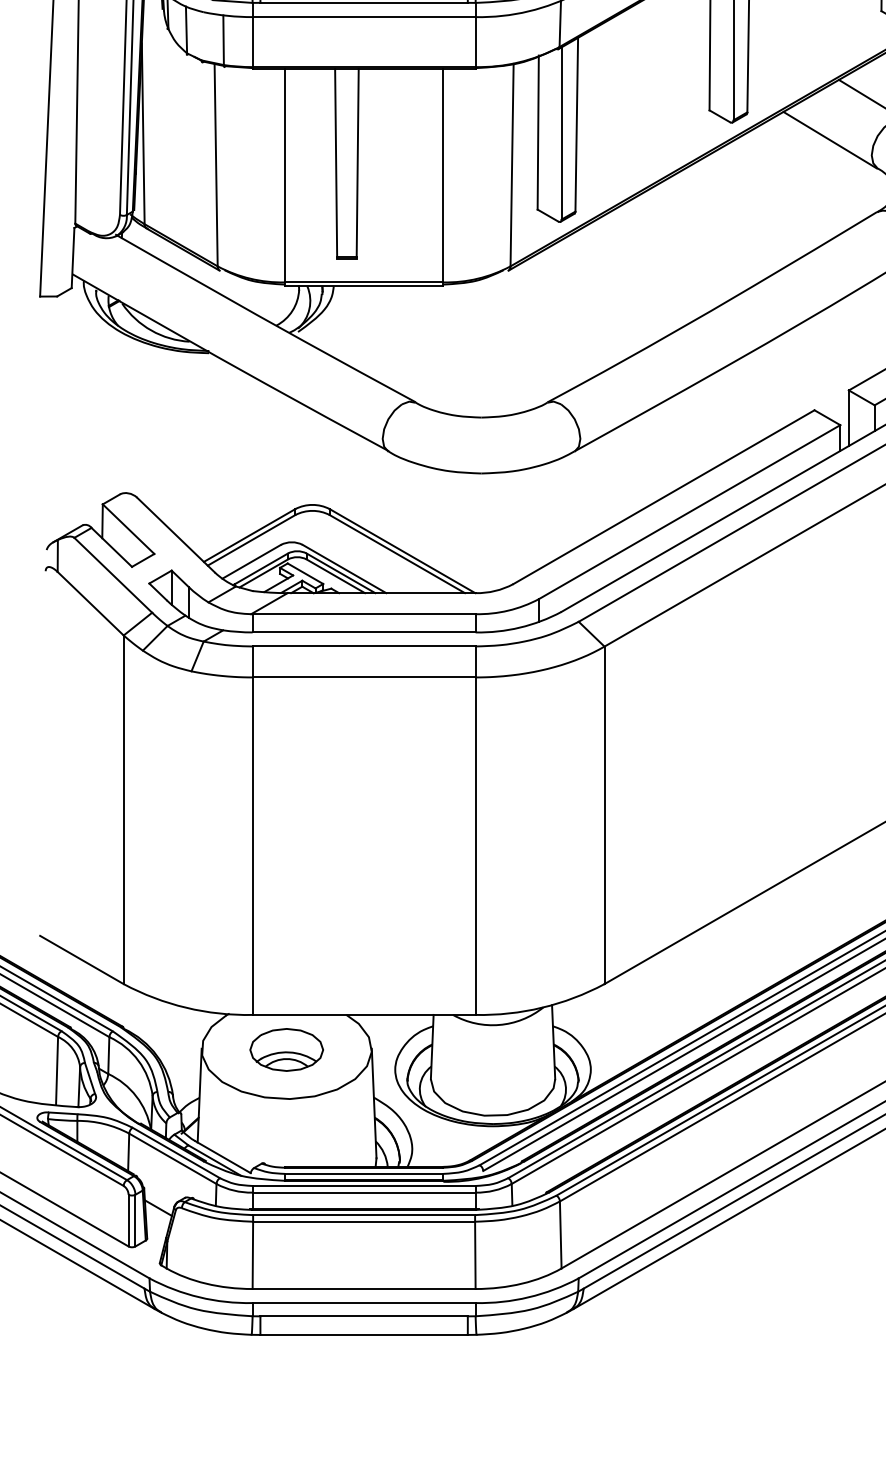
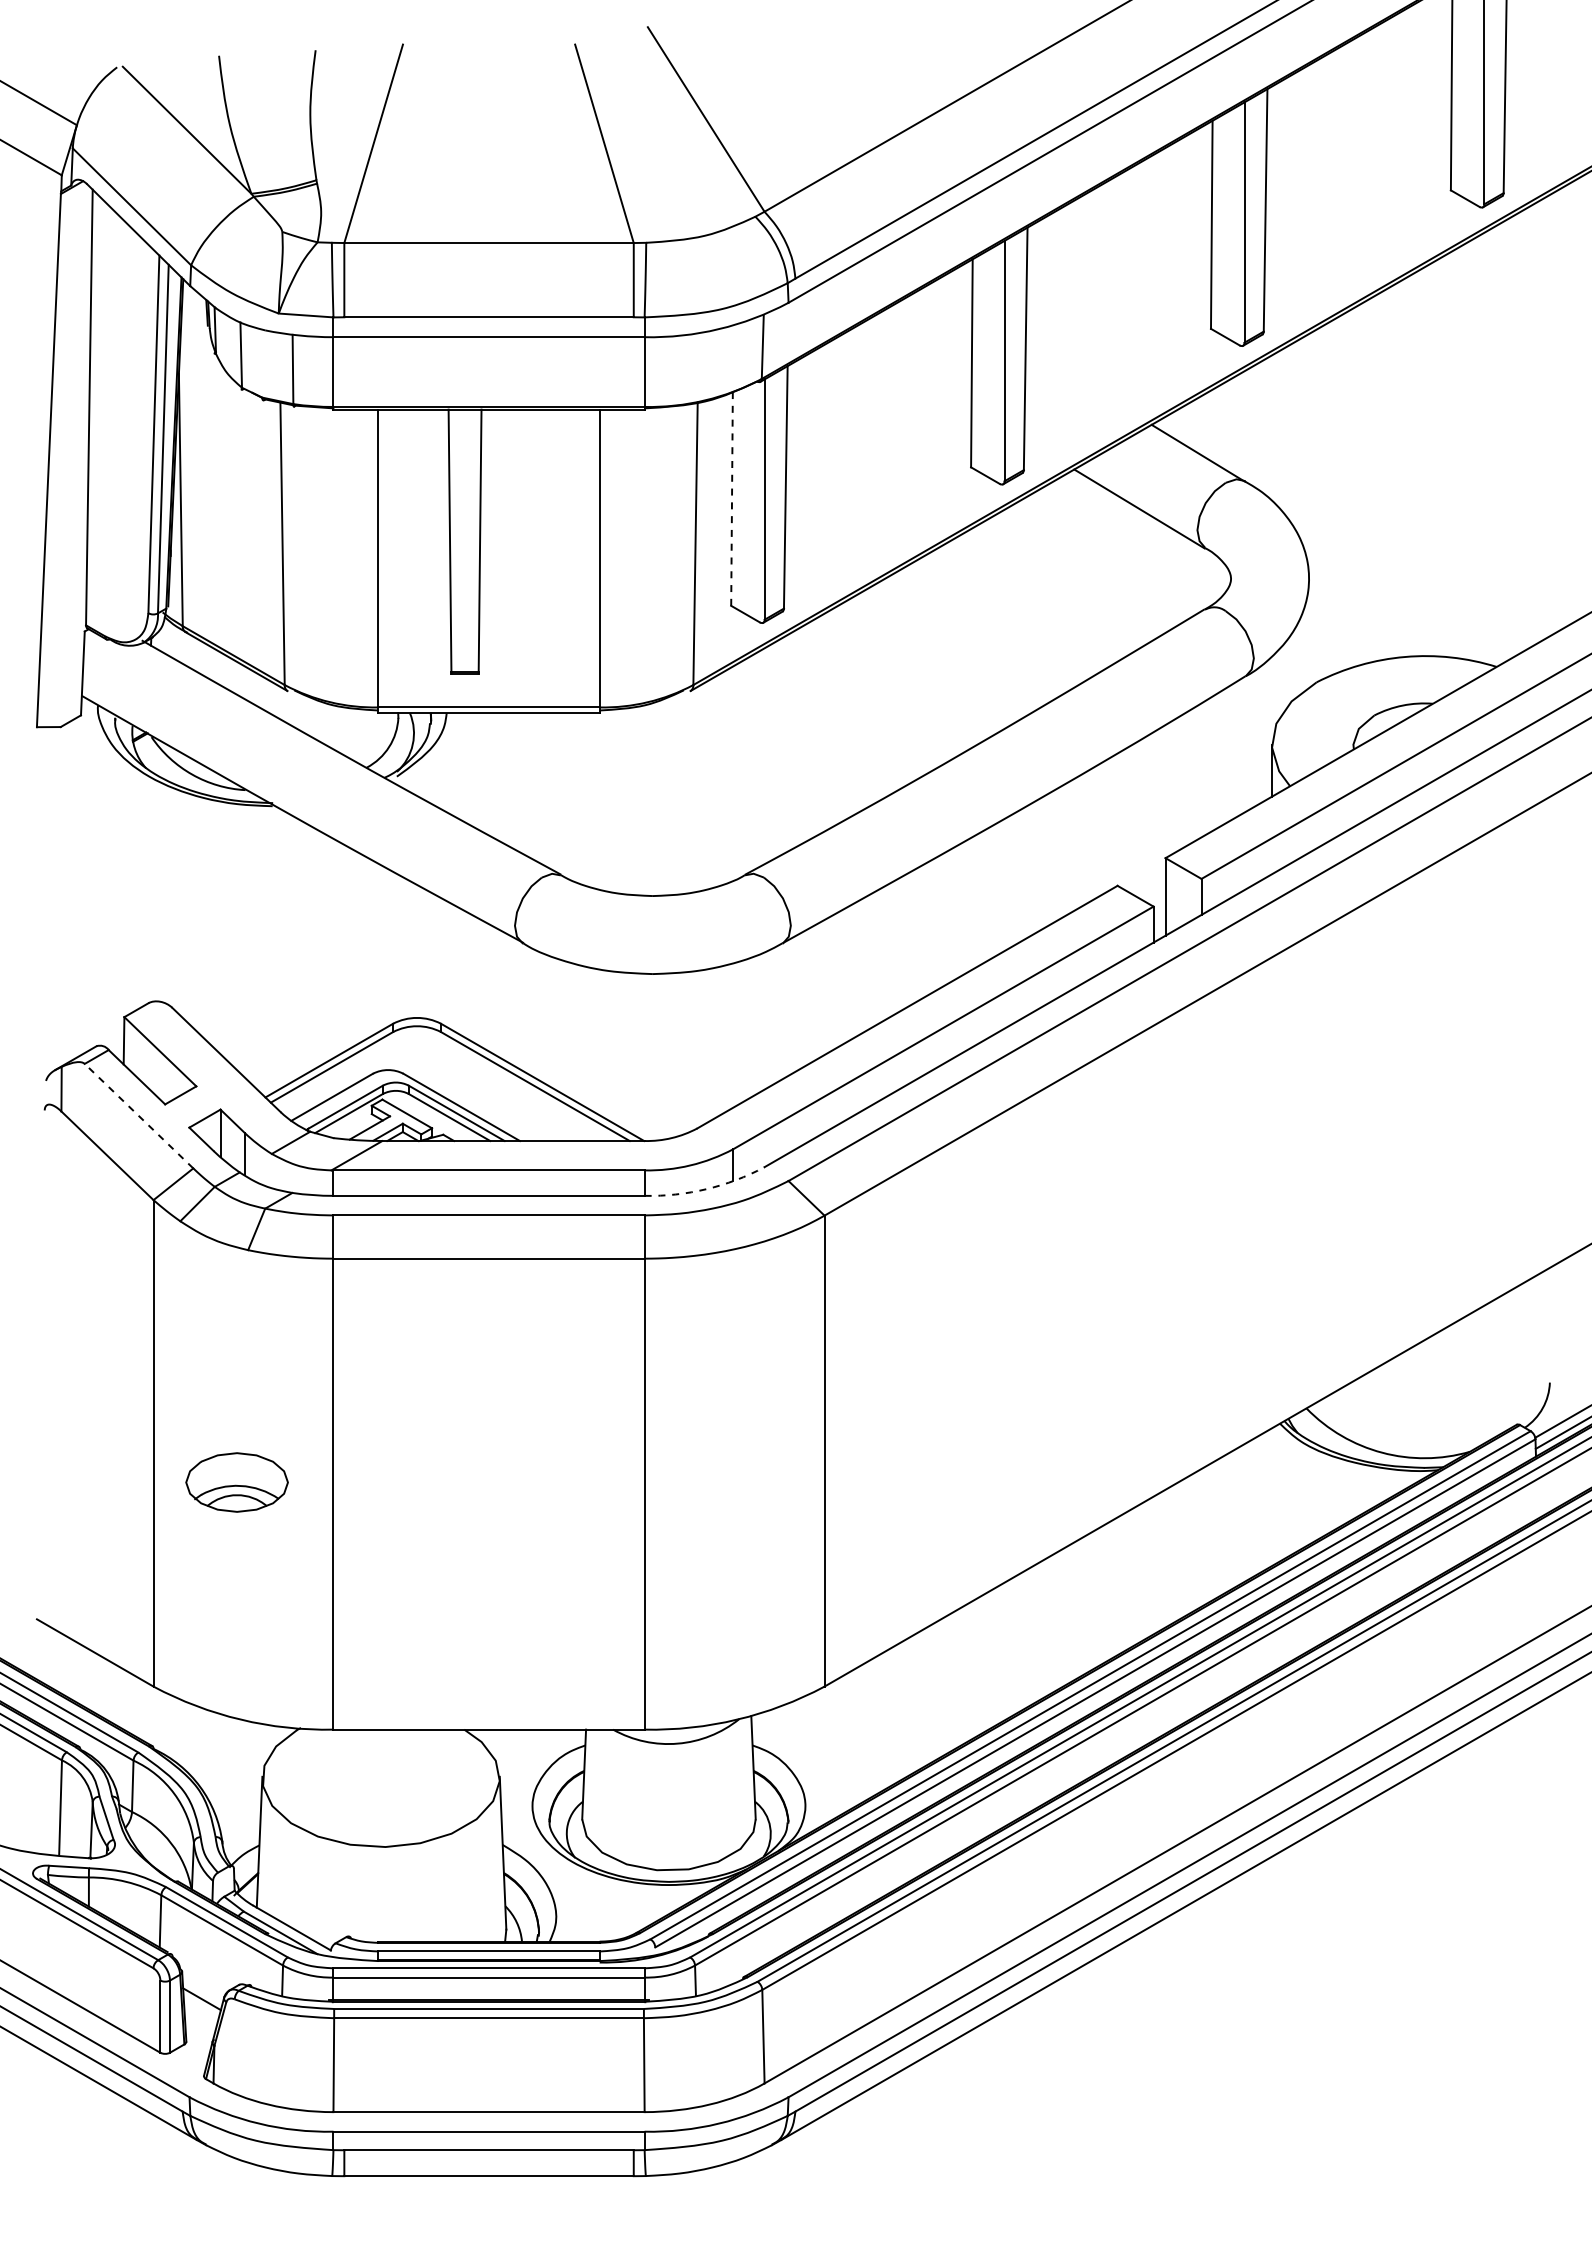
line: (538, 132) -> (732, 498), solid -> dashed
line: (112, 574) -> (138, 1115), solid -> dashed
arc: (519, 627) -> (706, 1189), solid -> dashed
part: (286, 1049) -> (236, 1482), moved

